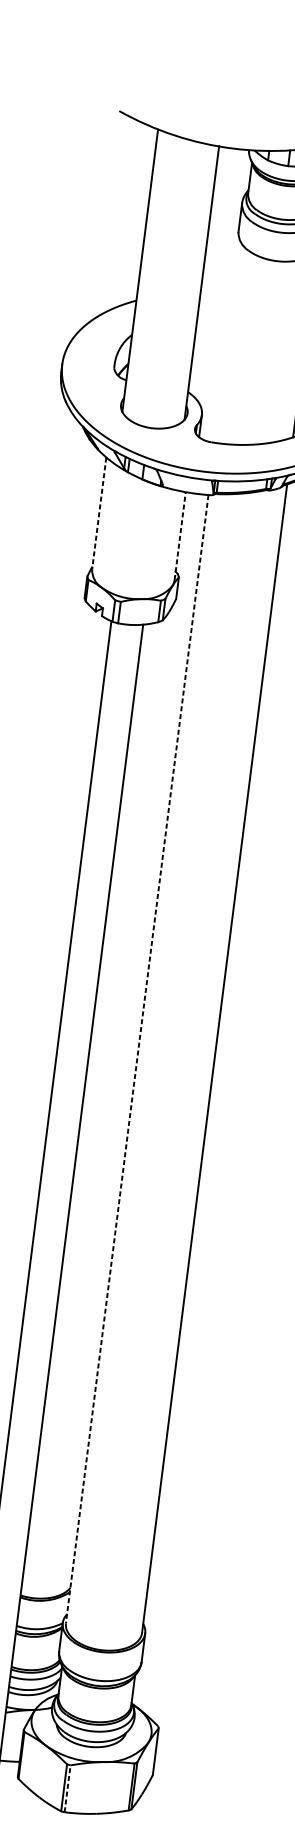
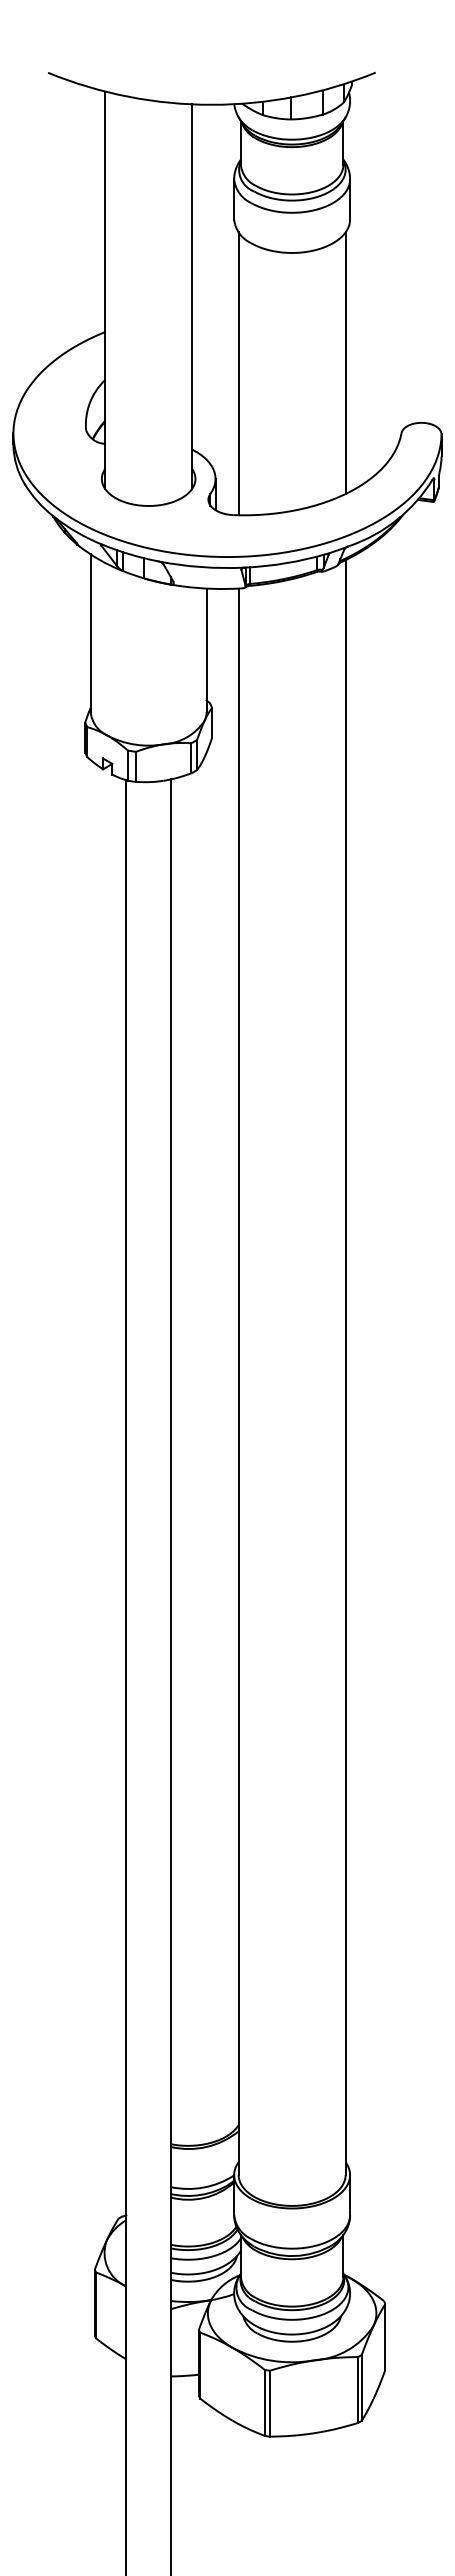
line: (227, 342) -> (238, 373), added
line: (99, 513) -> (90, 633), dashed -> solid
line: (180, 536) -> (206, 650), dashed -> solid
line: (137, 1059) -> (238, 1382), dashed -> solid
line: (67, 1788) -> (269, 2403), dashed -> solid

